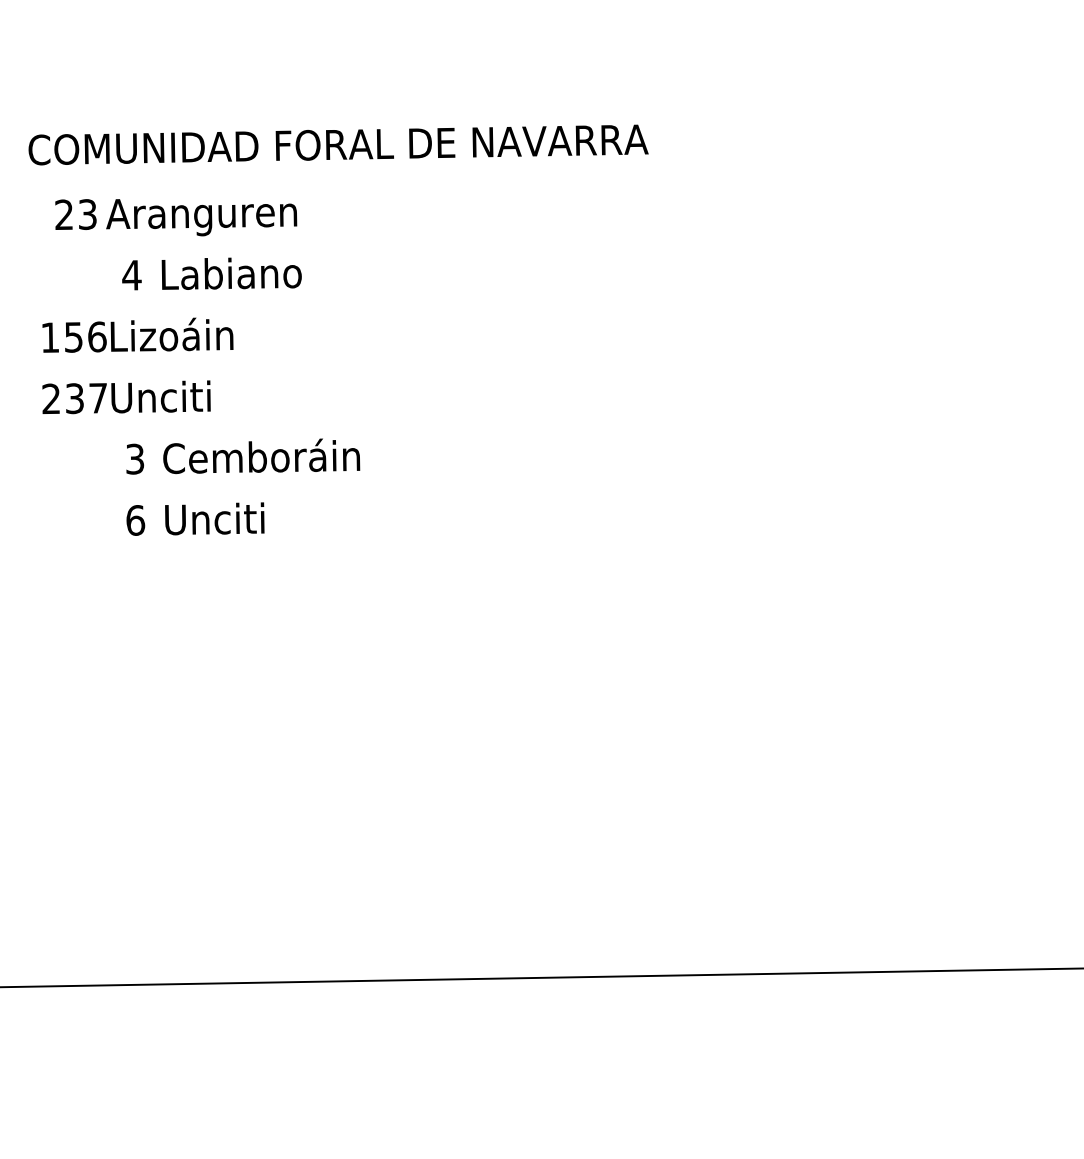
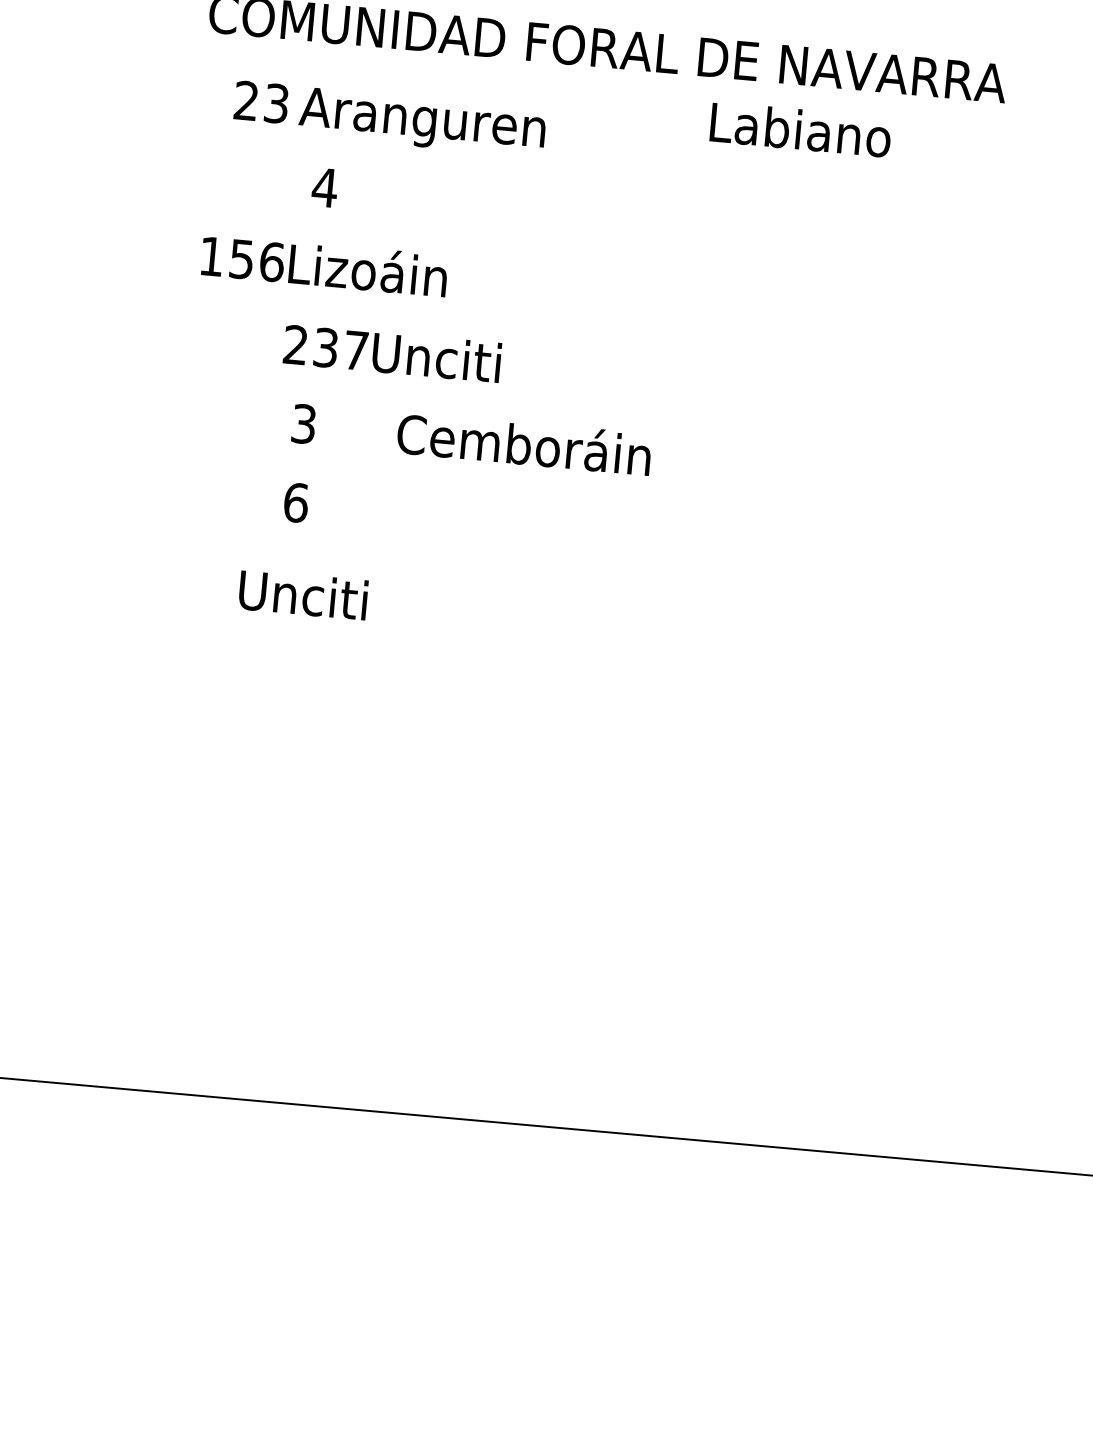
text: (231, 273) -> (800, 129), moved
text: (126, 397) -> (392, 353), moved
text: (261, 456) -> (524, 444), moved
text: (214, 518) -> (303, 594), moved

